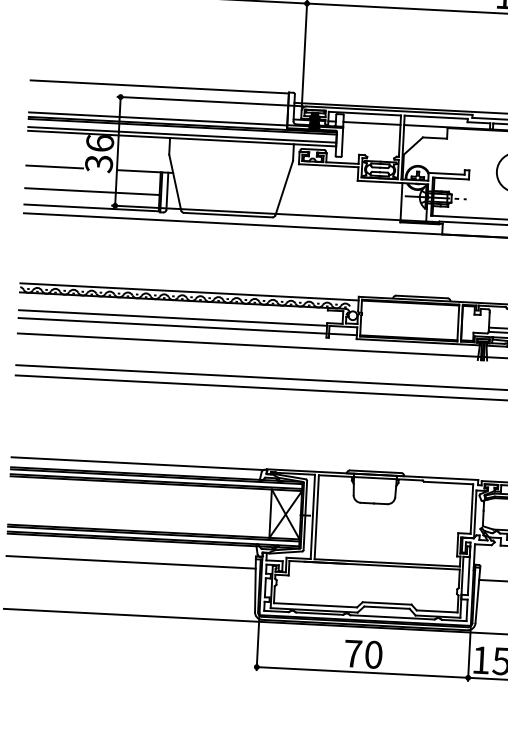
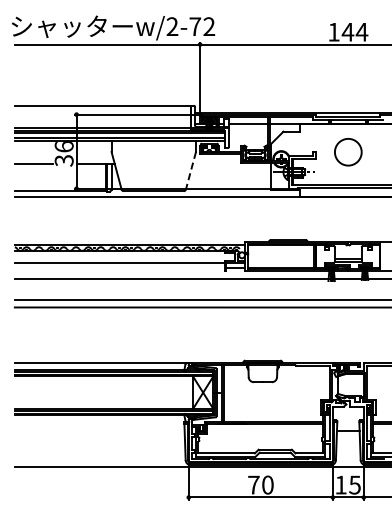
line: (283, 189) -> (190, 171), solid -> dashed
line: (92, 191) -> (60, 179), removed
line: (172, 326) -> (119, 268), removed
line: (130, 562) -> (99, 430), removed

